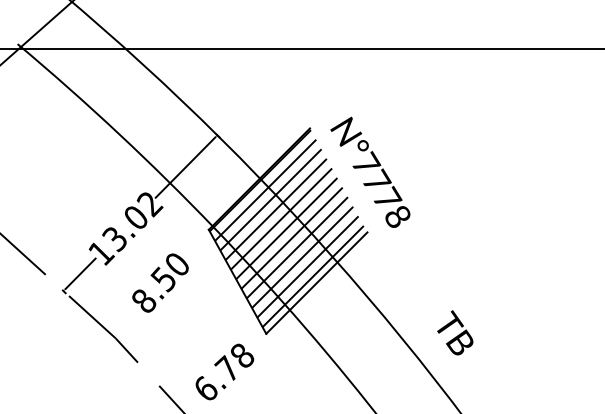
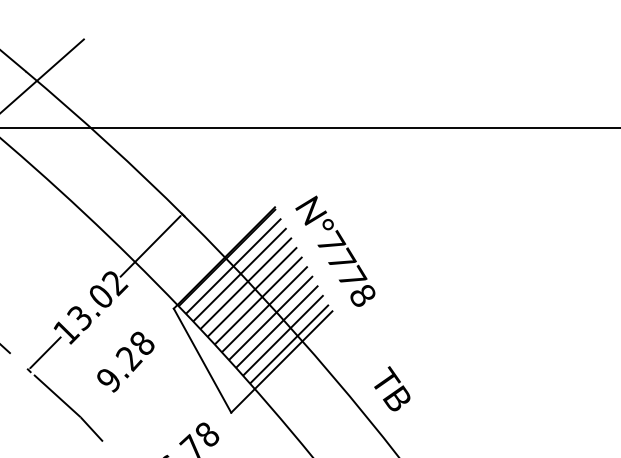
hatch: (247, 277) -> (212, 356), removed
text: (160, 282) -> (125, 361), 8.50 -> 9.28
text: (455, 332) -> (392, 388), moved

